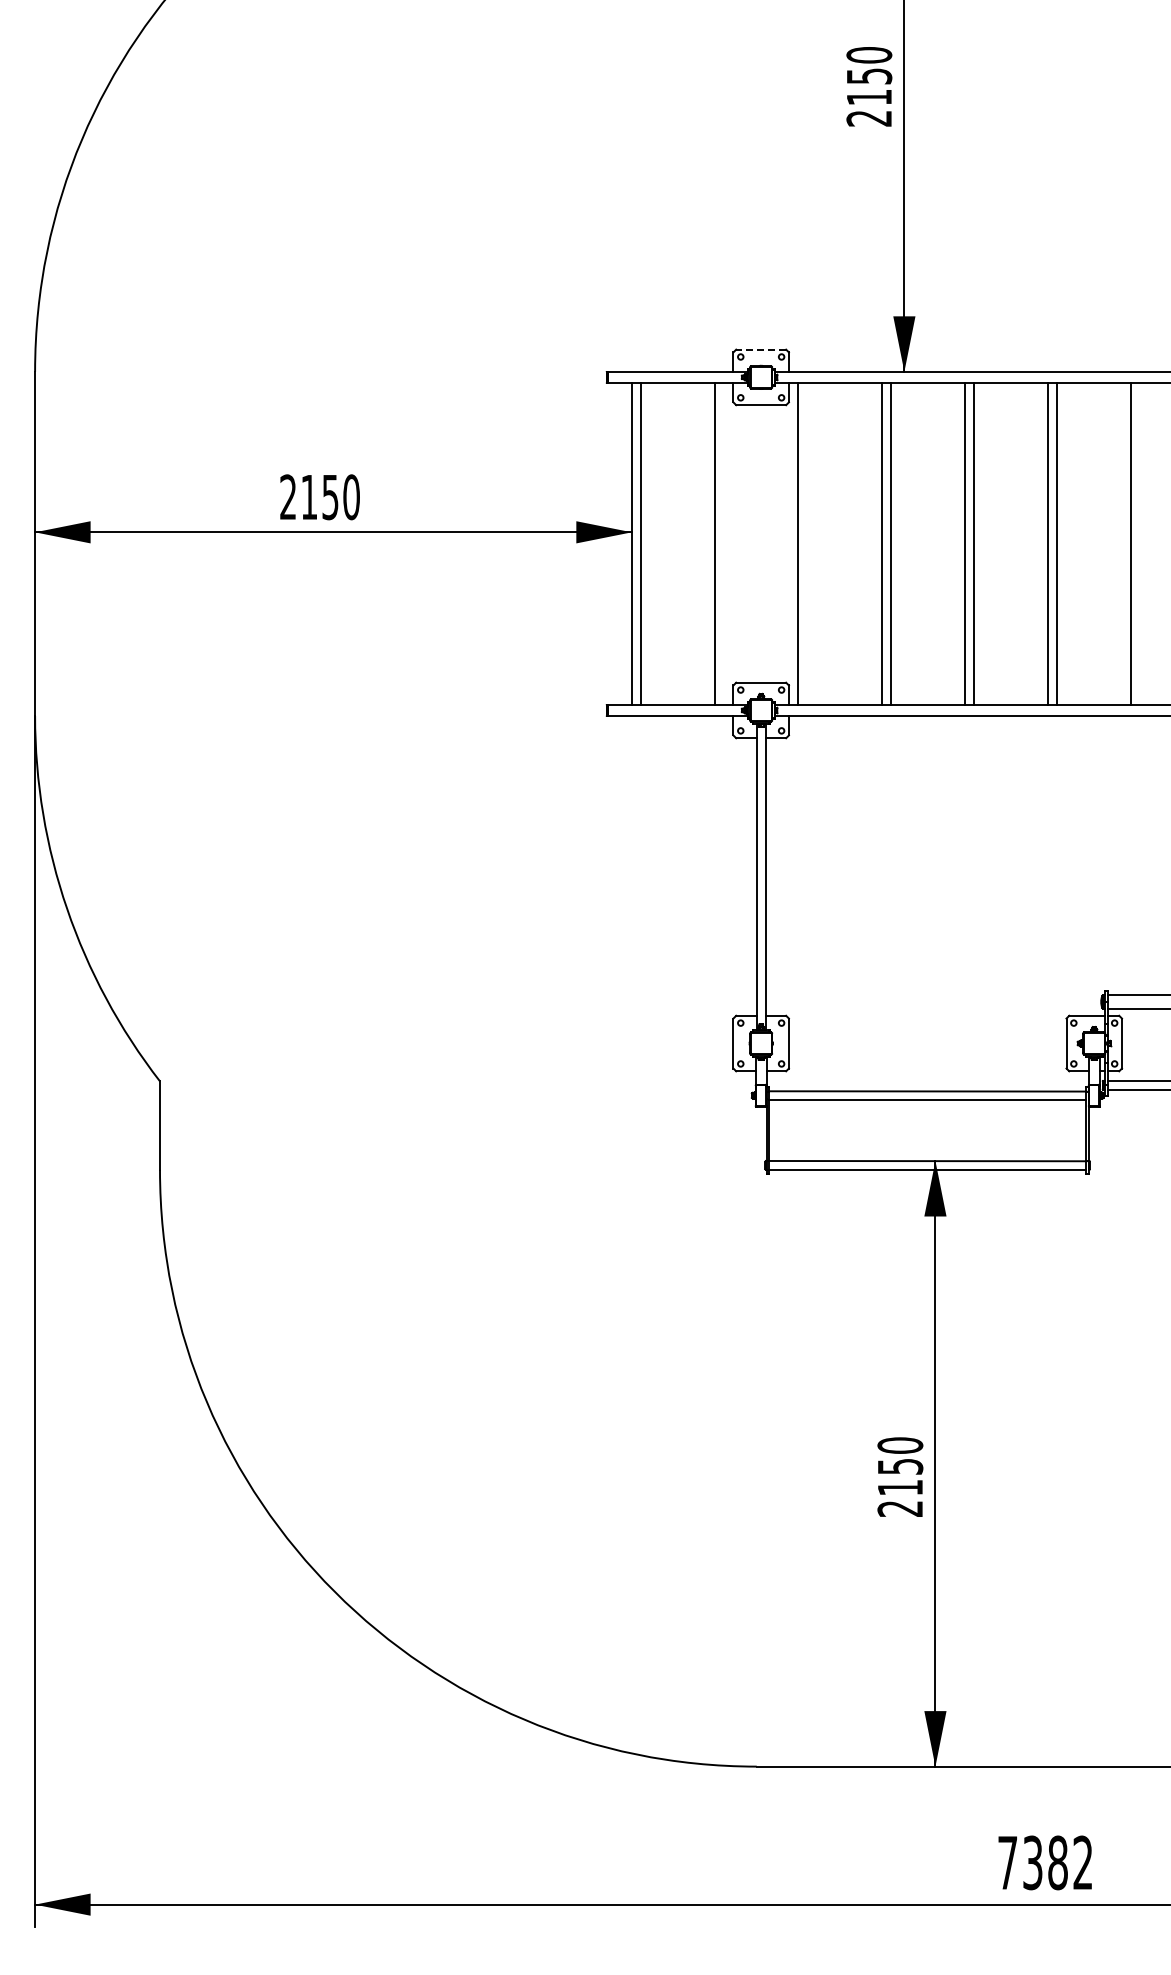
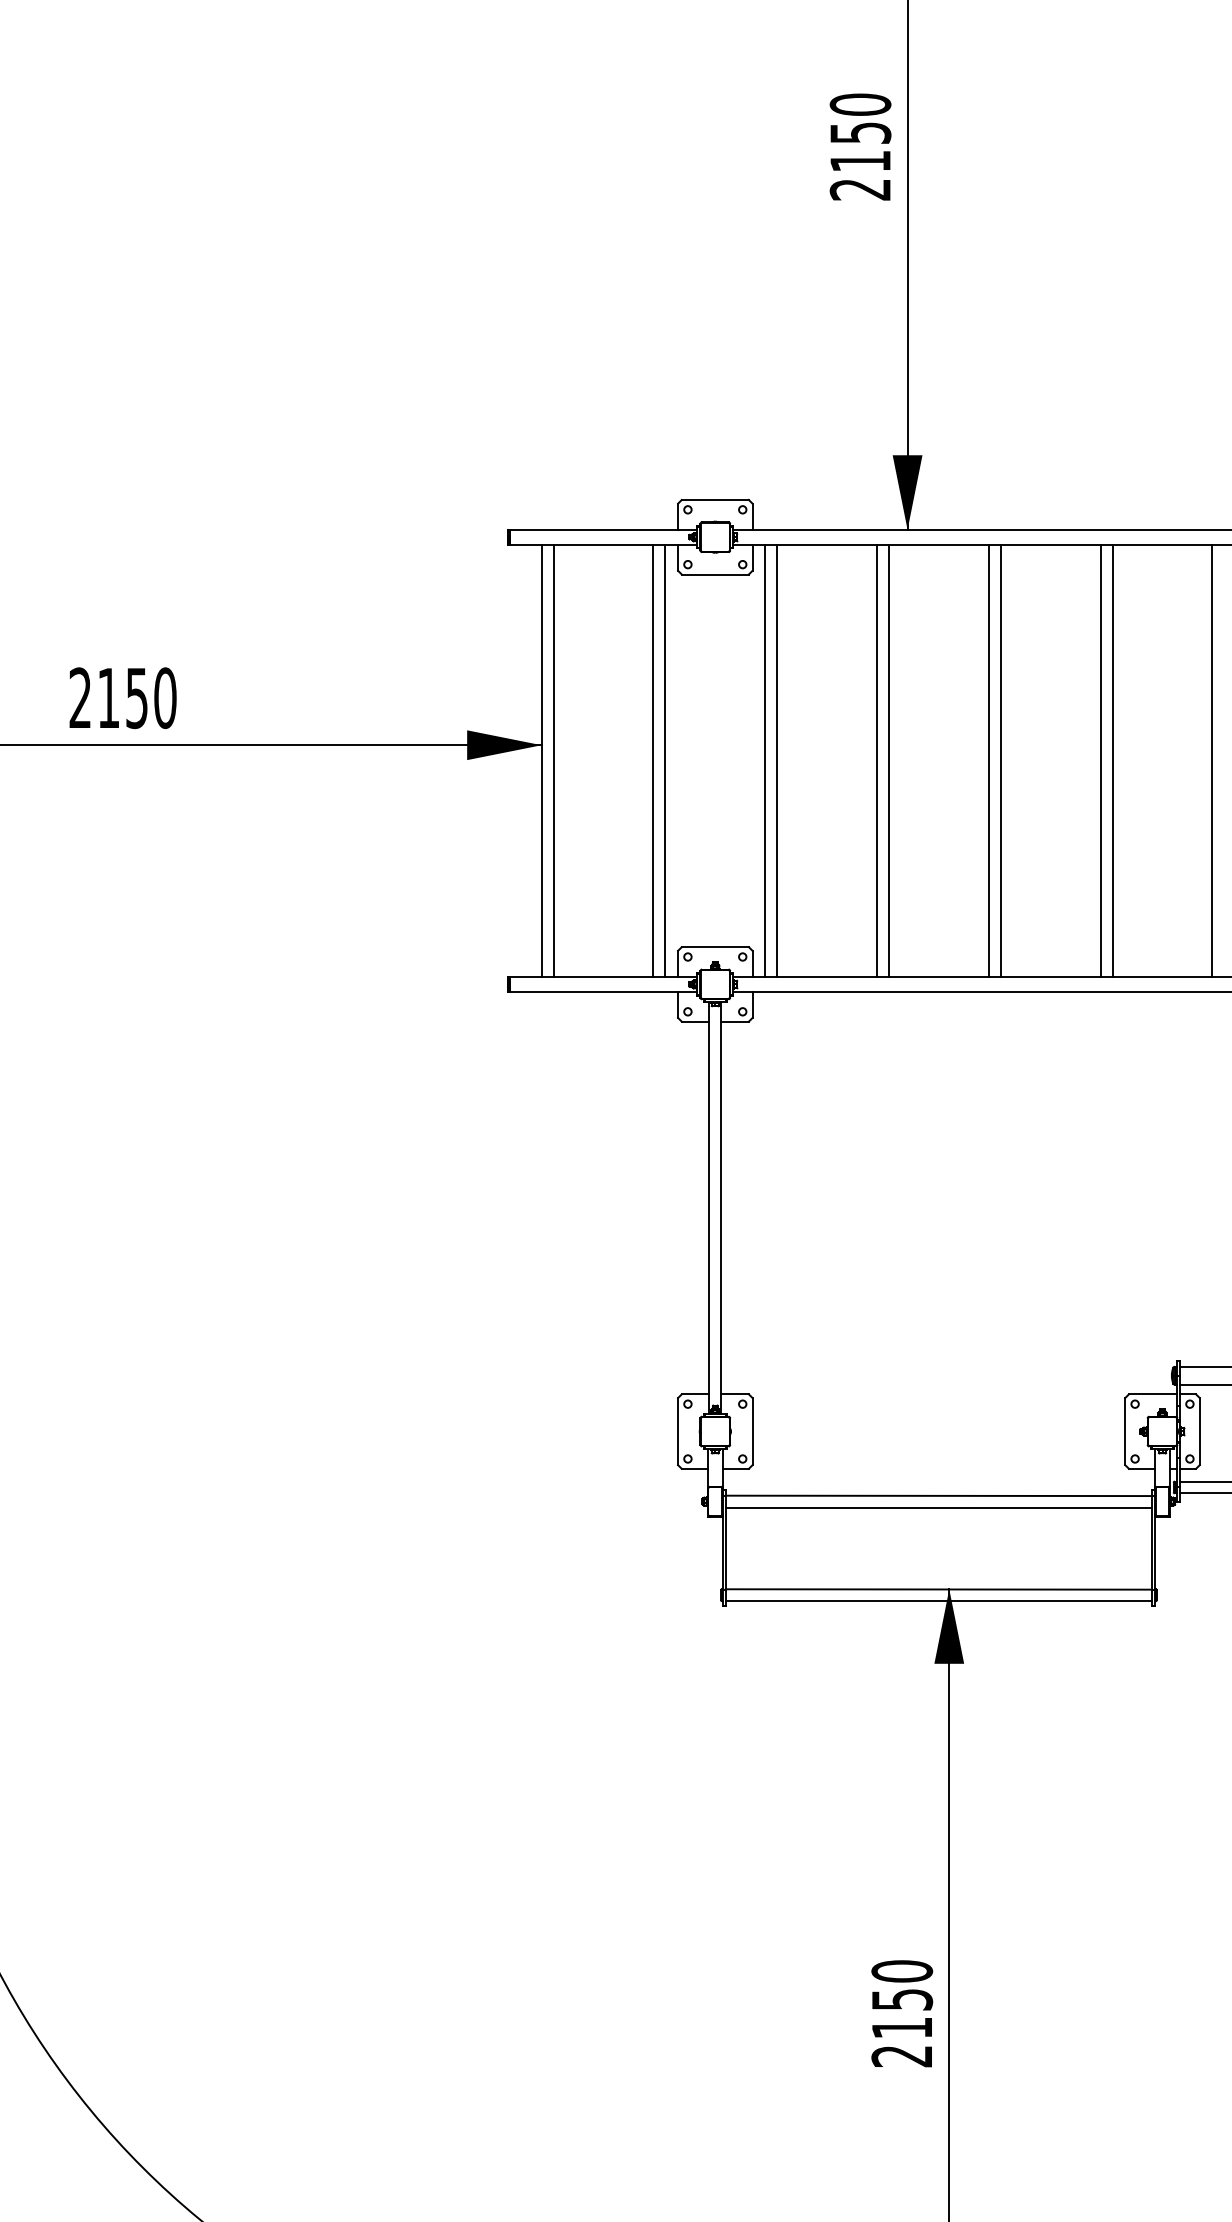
line: (761, 349) -> (715, 499), dashed -> solid
line: (724, 543) -> (666, 760), added
line: (807, 543) -> (777, 760), added

